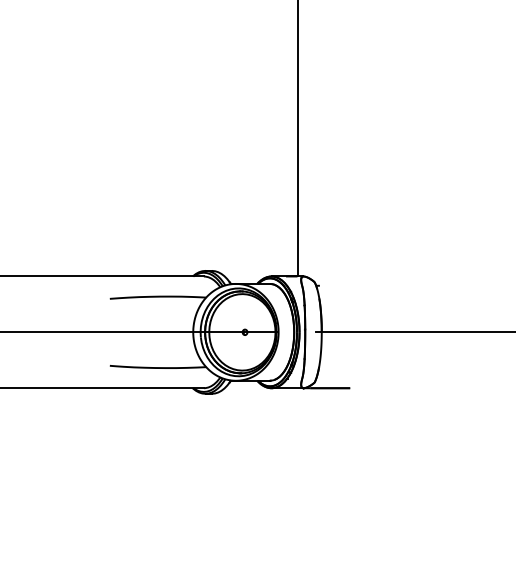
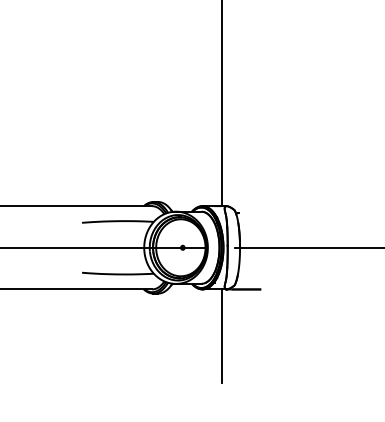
line: (298, 451) -> (222, 336), added

